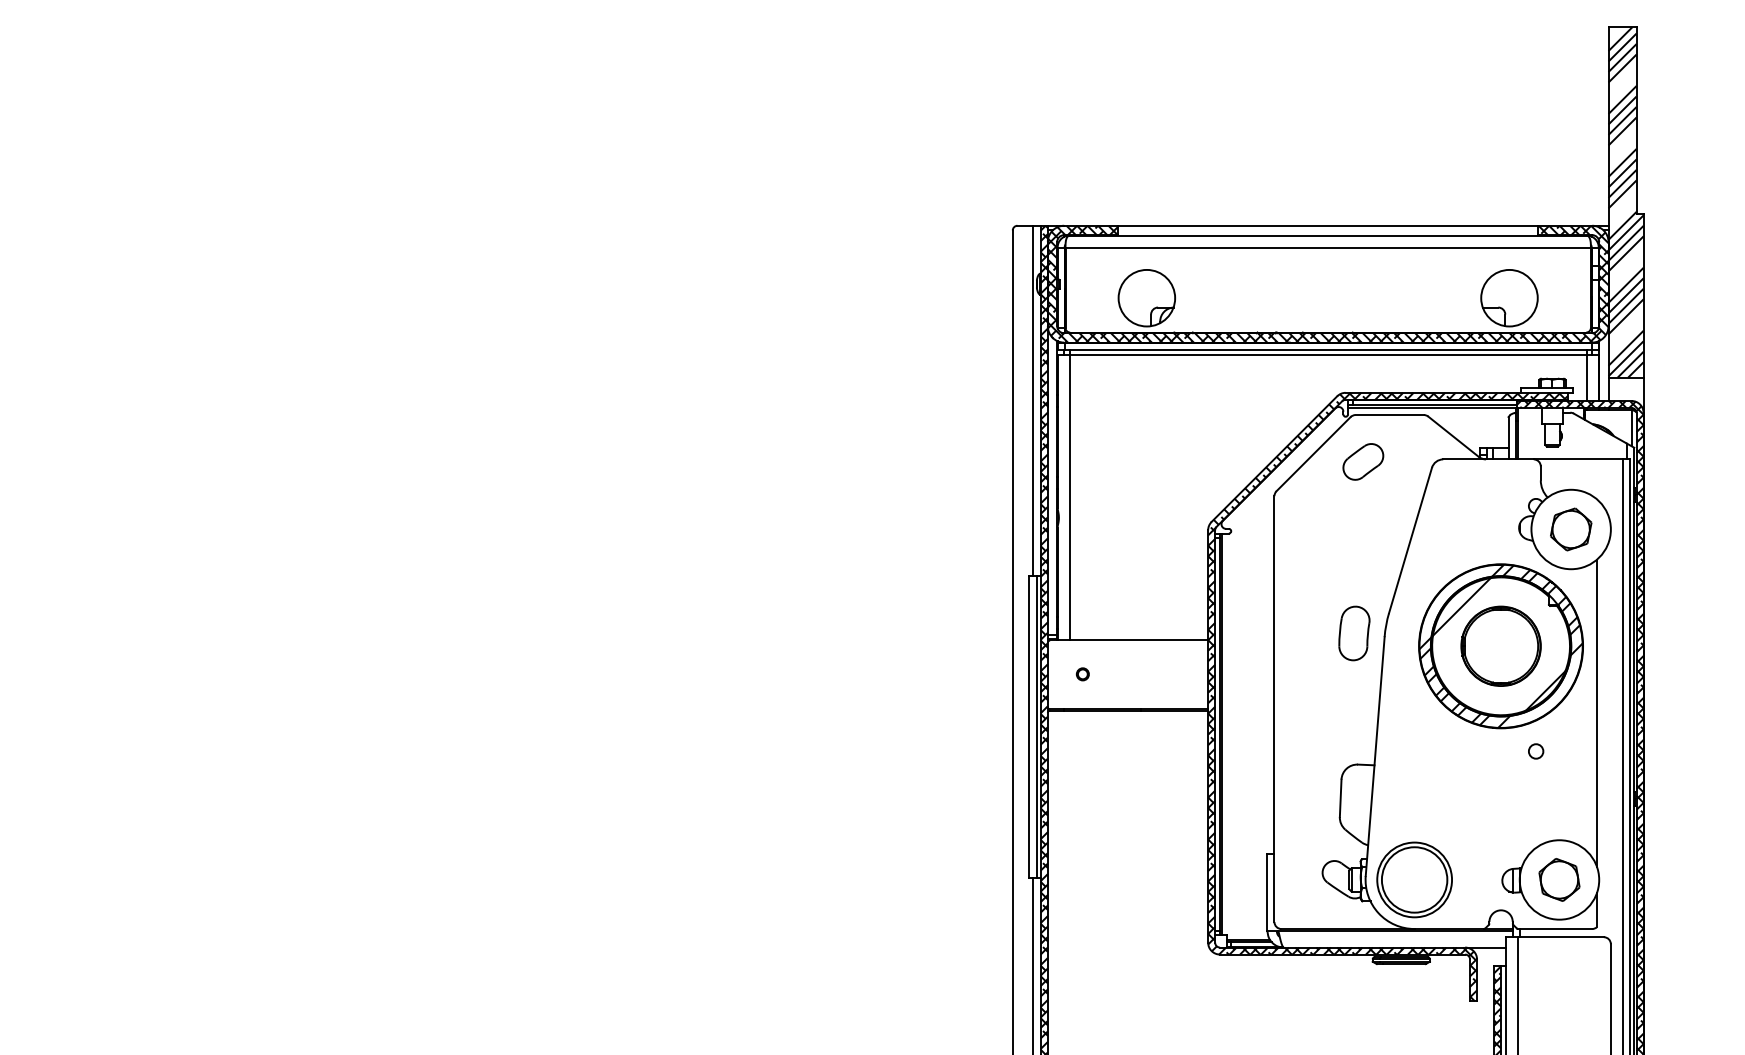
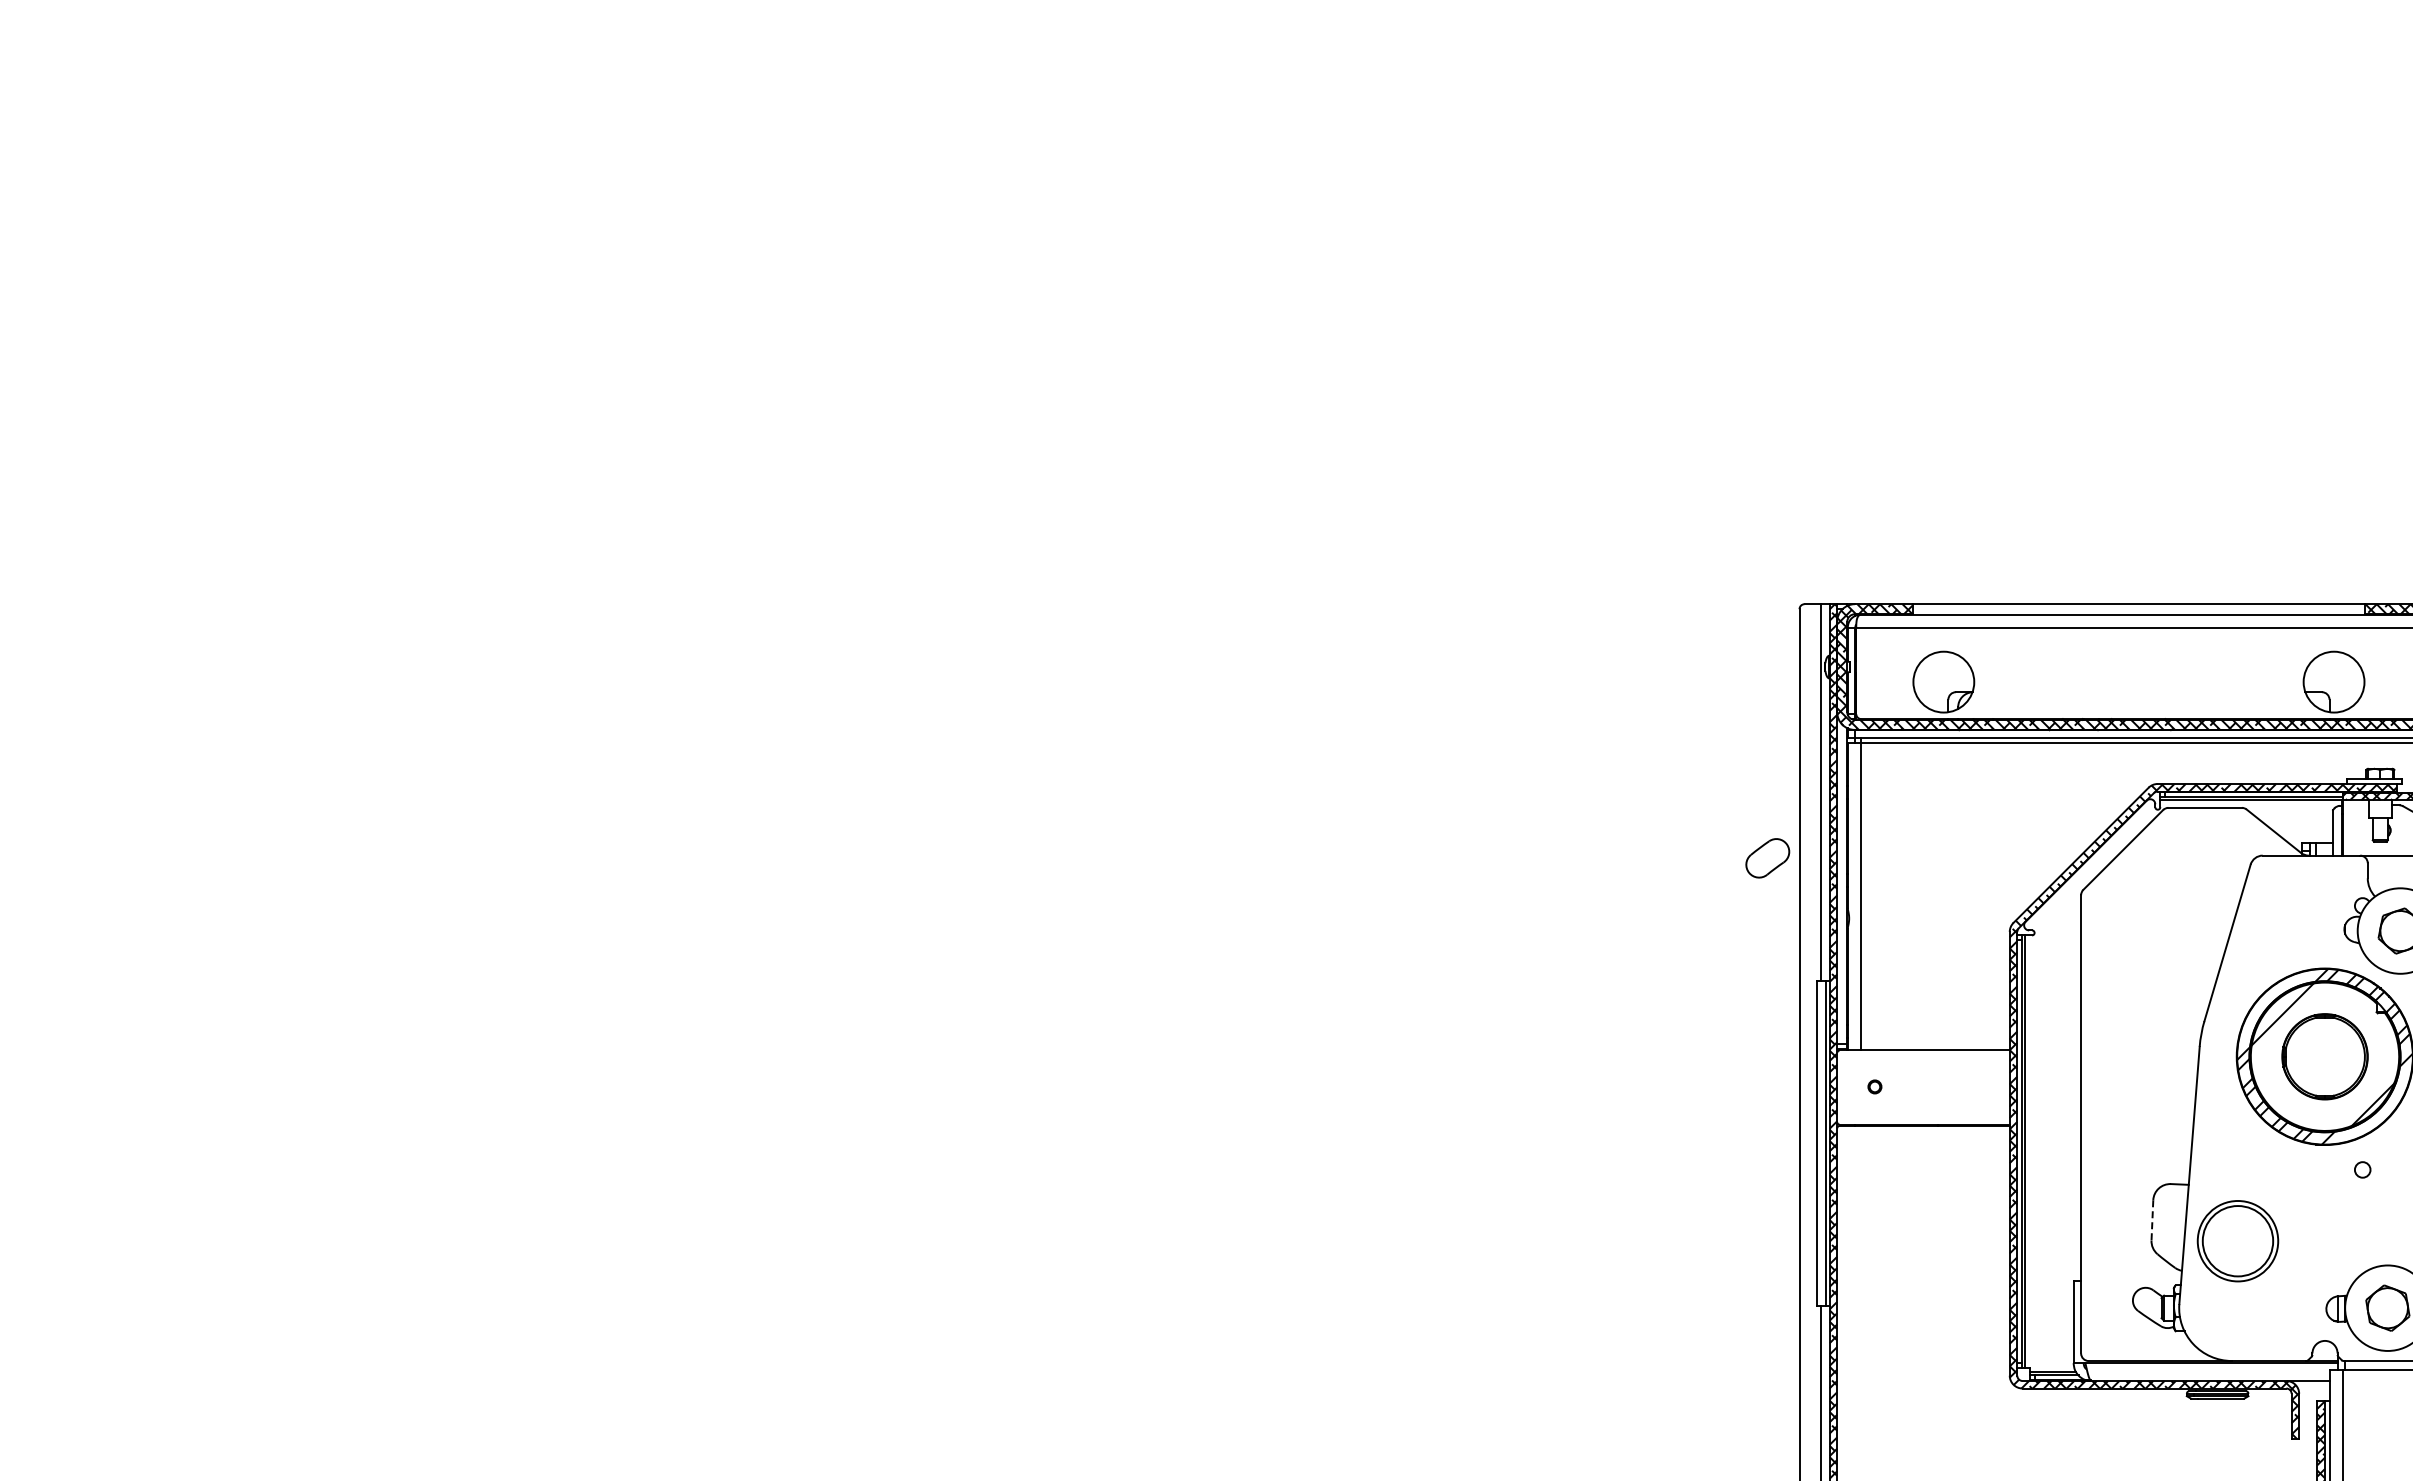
part: (1363, 462) -> (1767, 858), moved
part: (1354, 633) -> (2167, 1042), removed
line: (1340, 798) -> (2152, 1220), solid -> dashed
part: (1414, 880) -> (2237, 1241), moved

